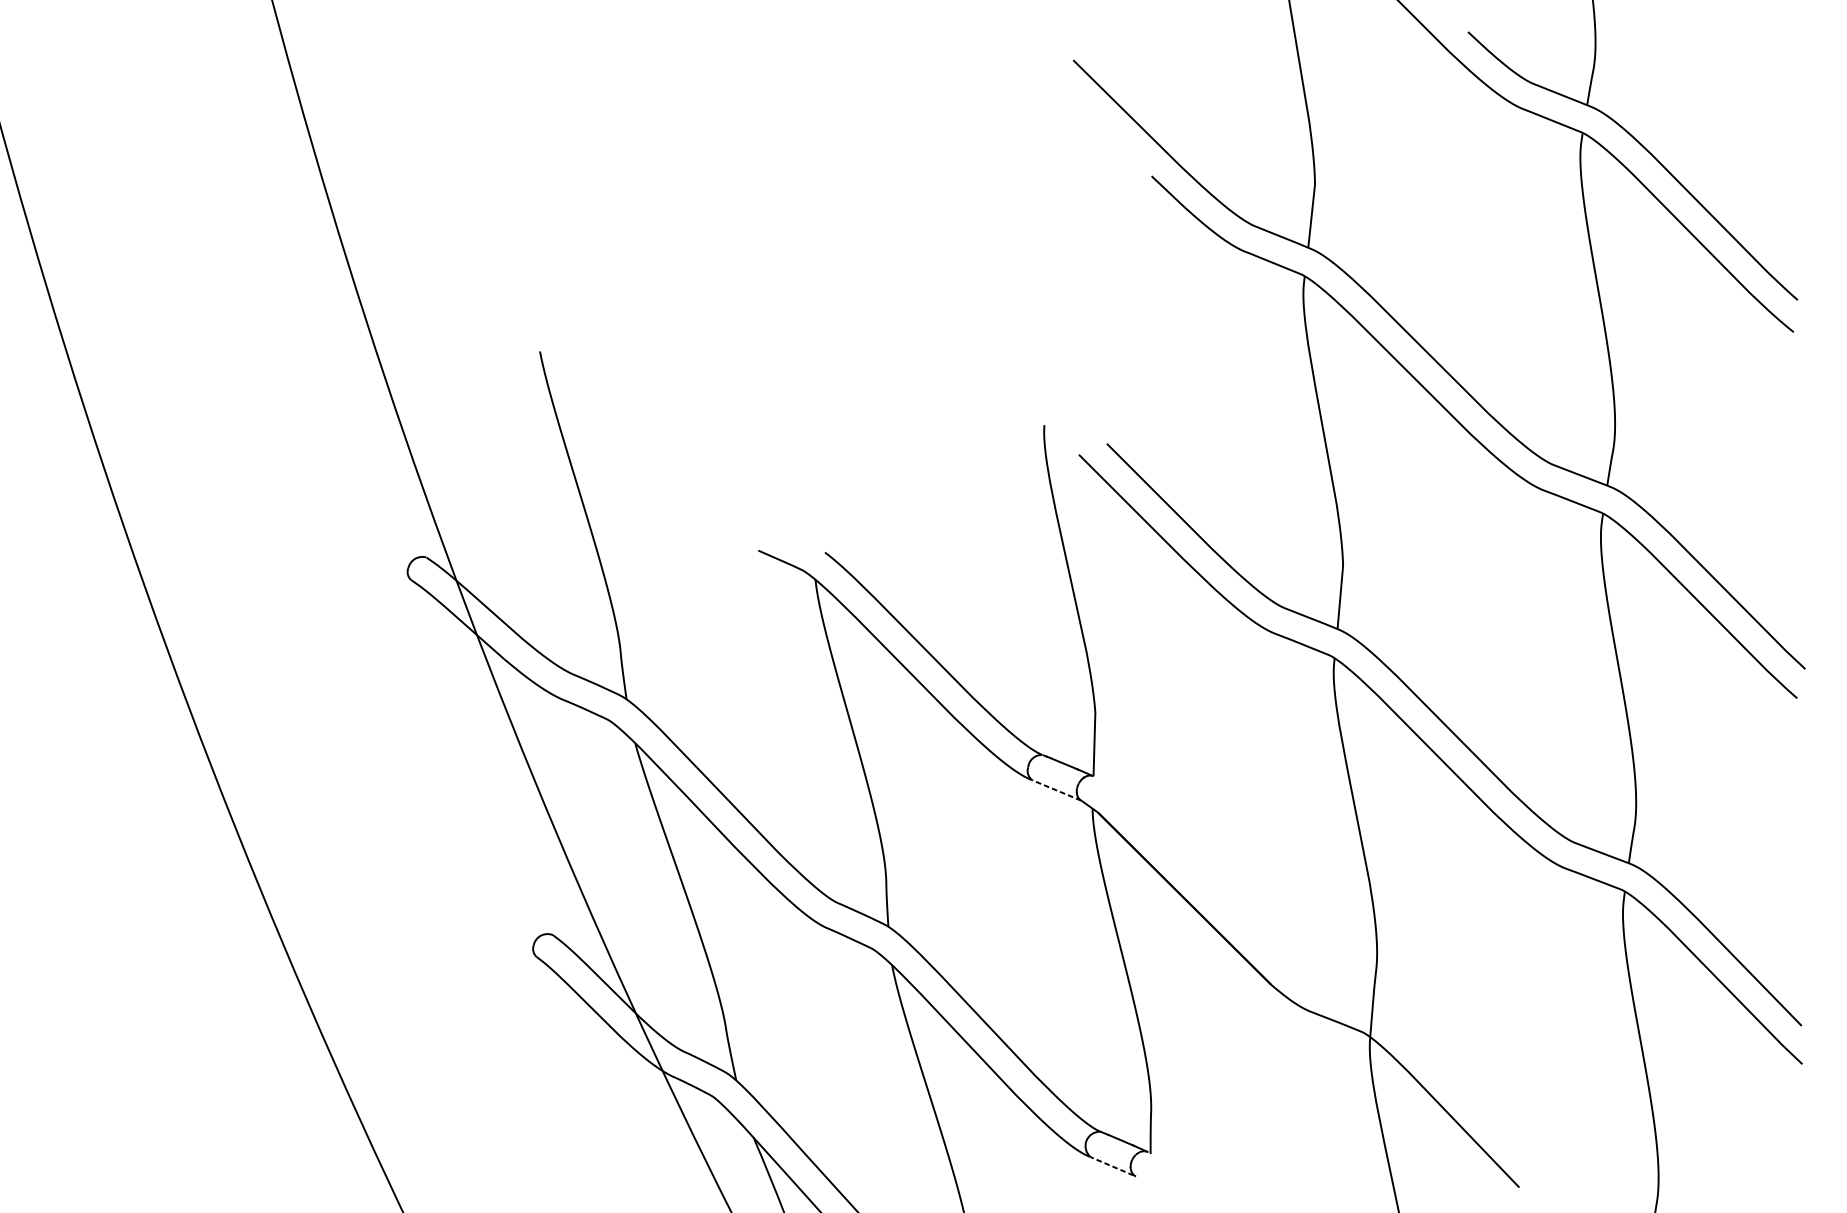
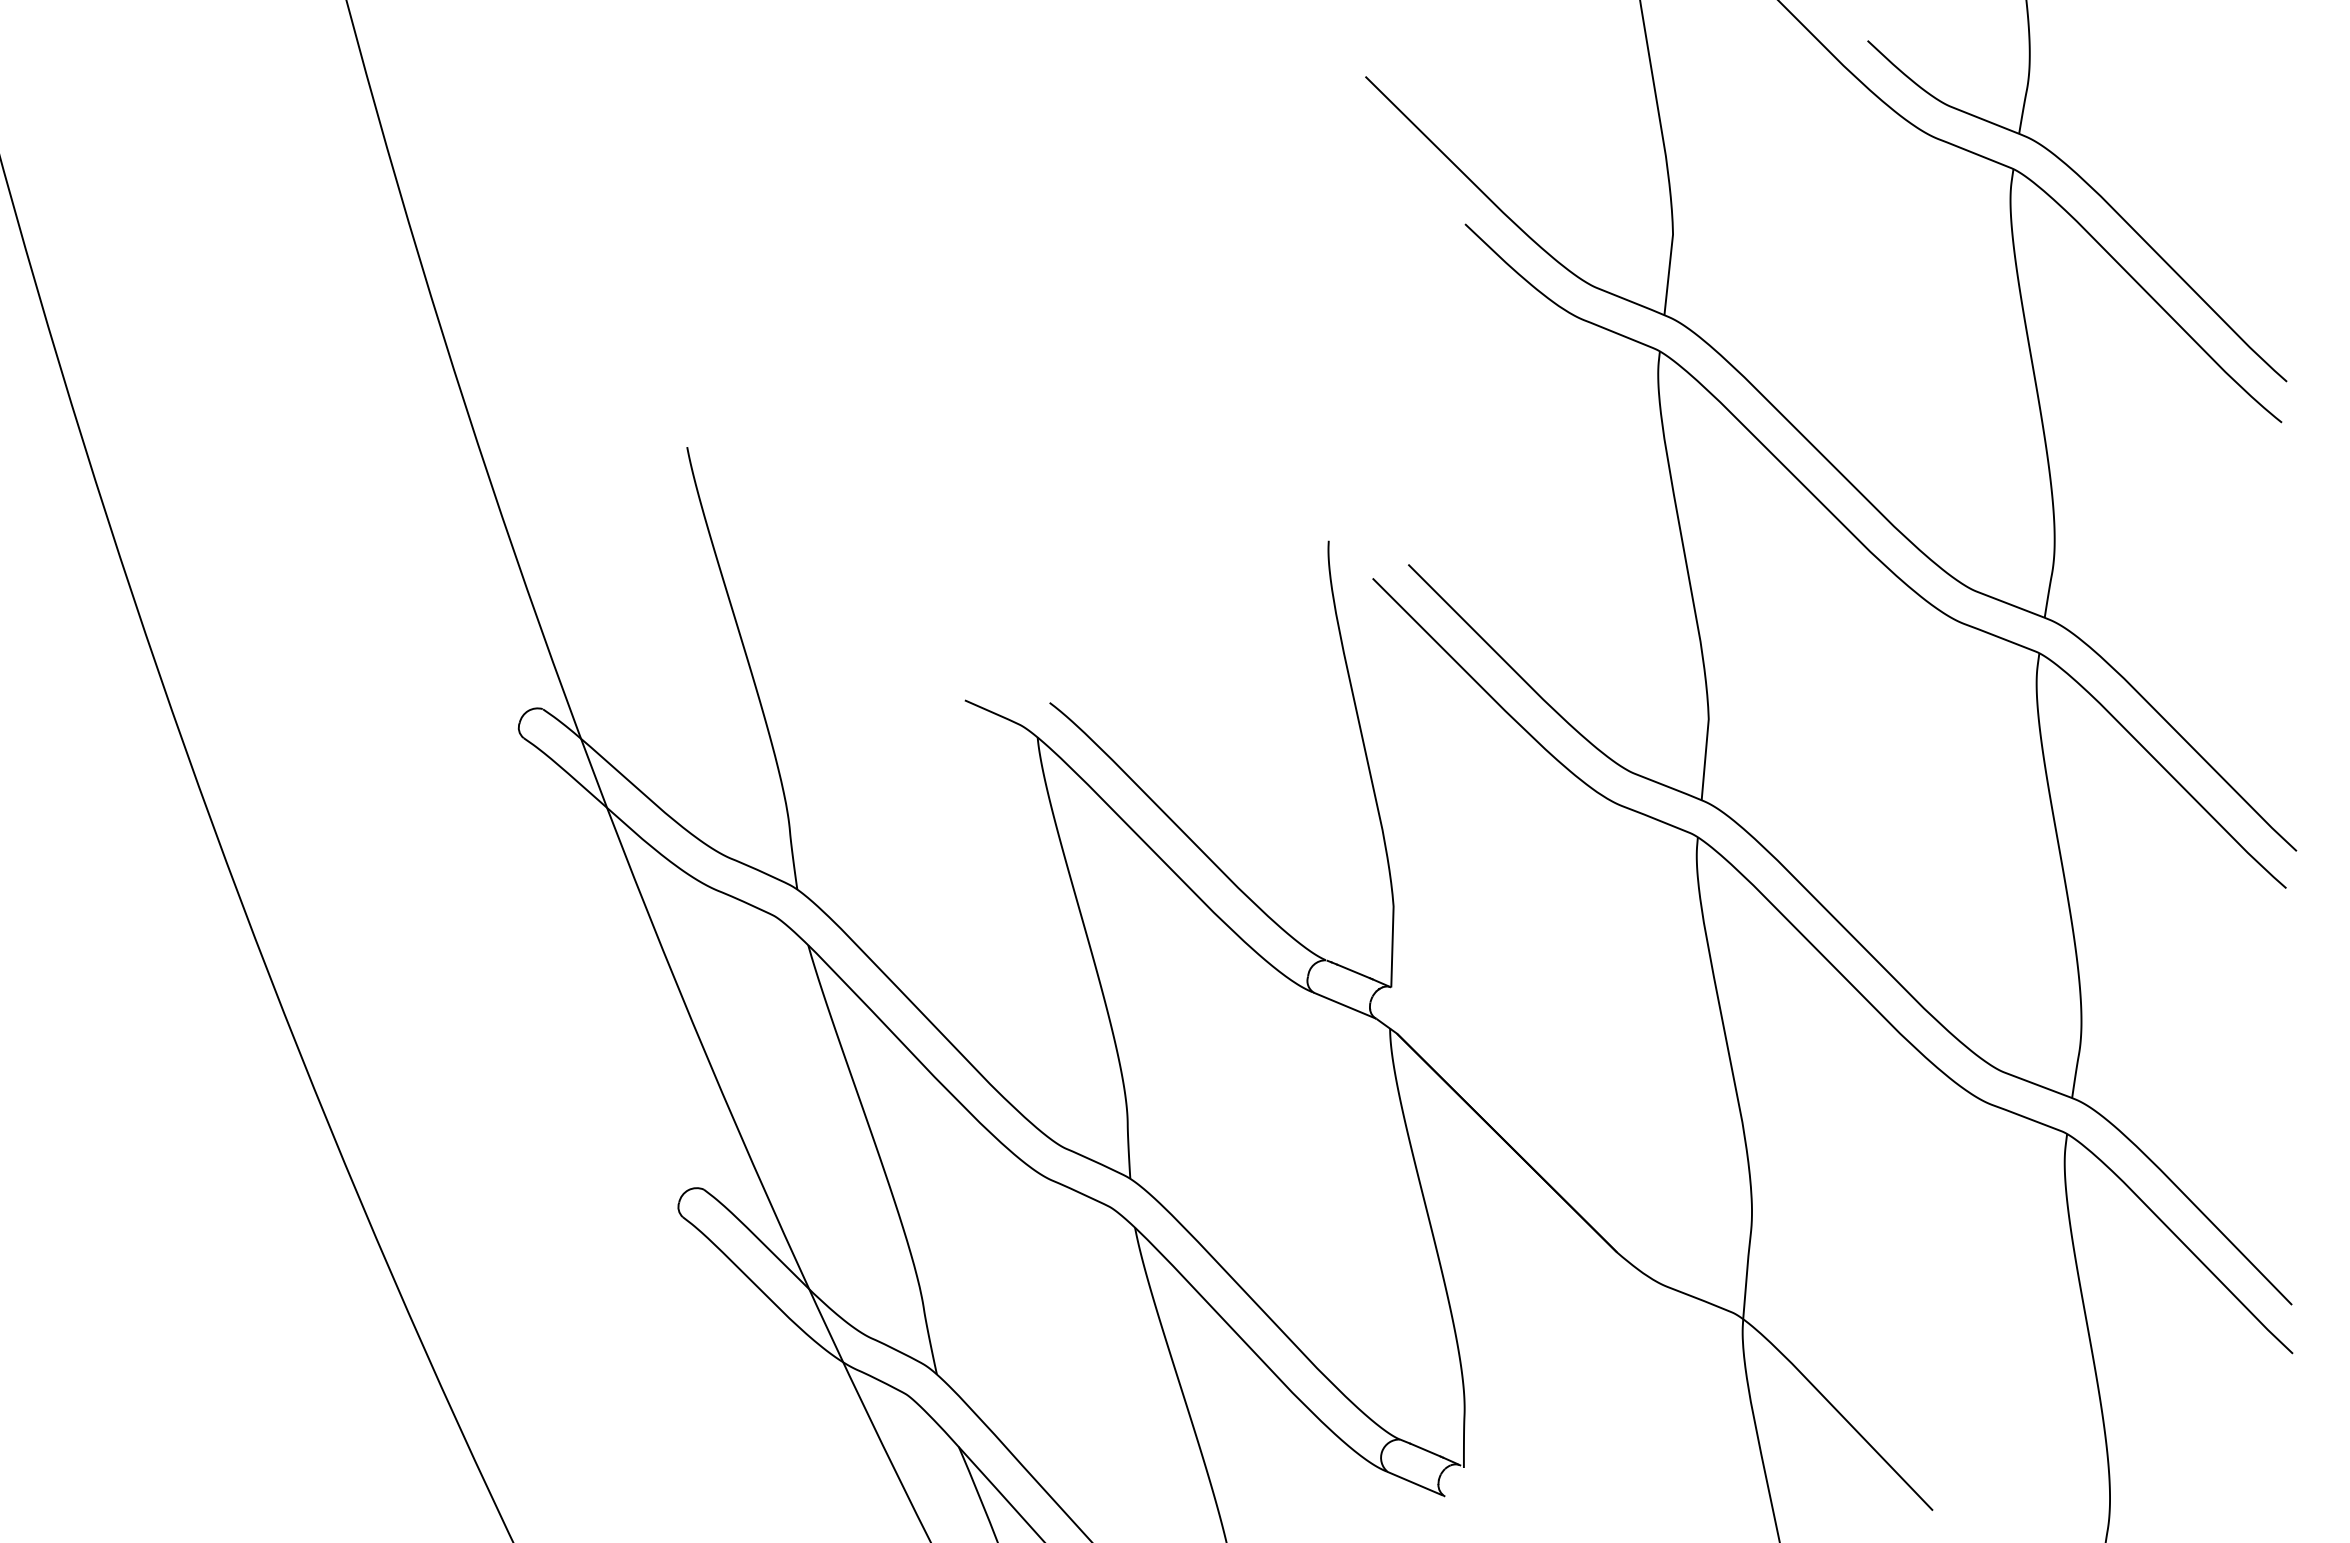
line: (1056, 790) -> (1344, 1005), dashed -> solid
line: (1111, 1166) -> (1414, 1483), dashed -> solid

